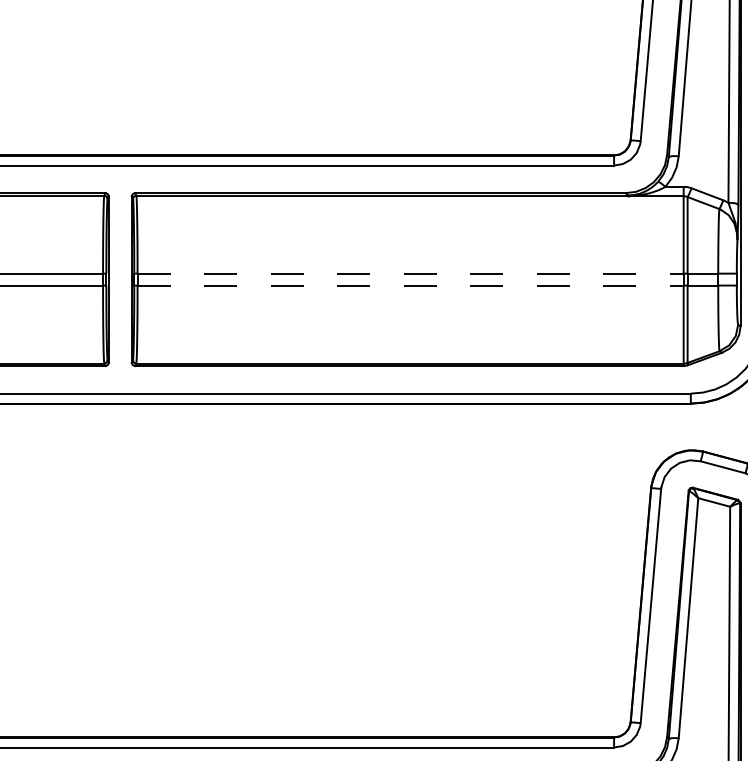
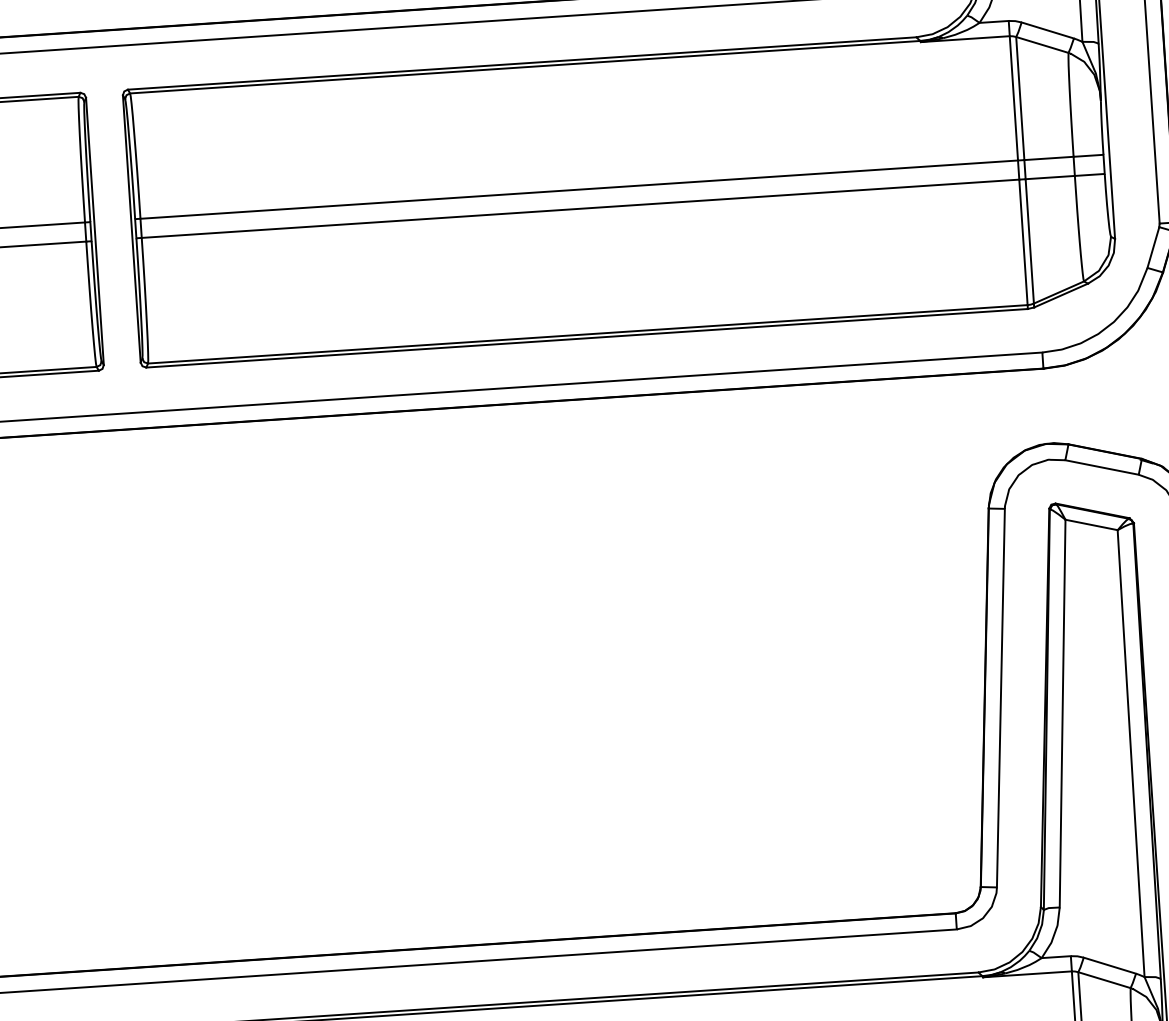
line: (411, 273) -> (580, 189), dashed -> solid
line: (411, 285) -> (581, 208), dashed -> solid

